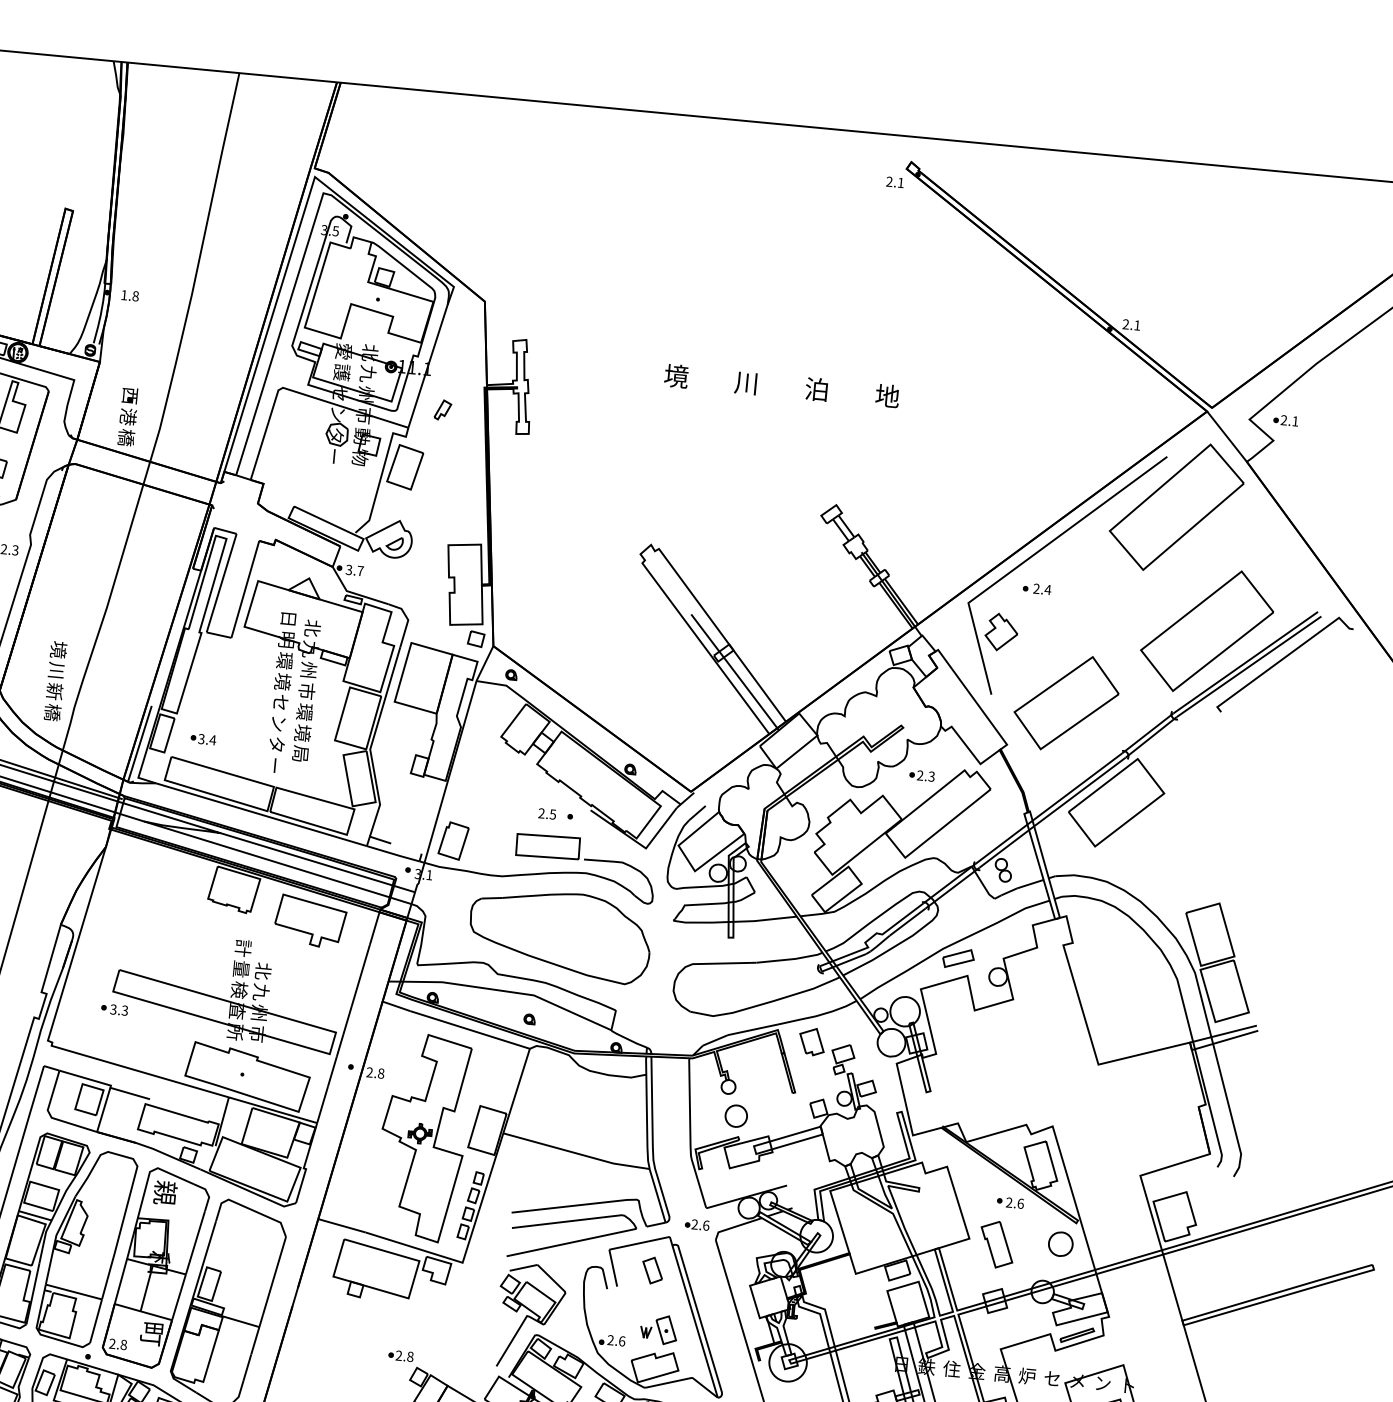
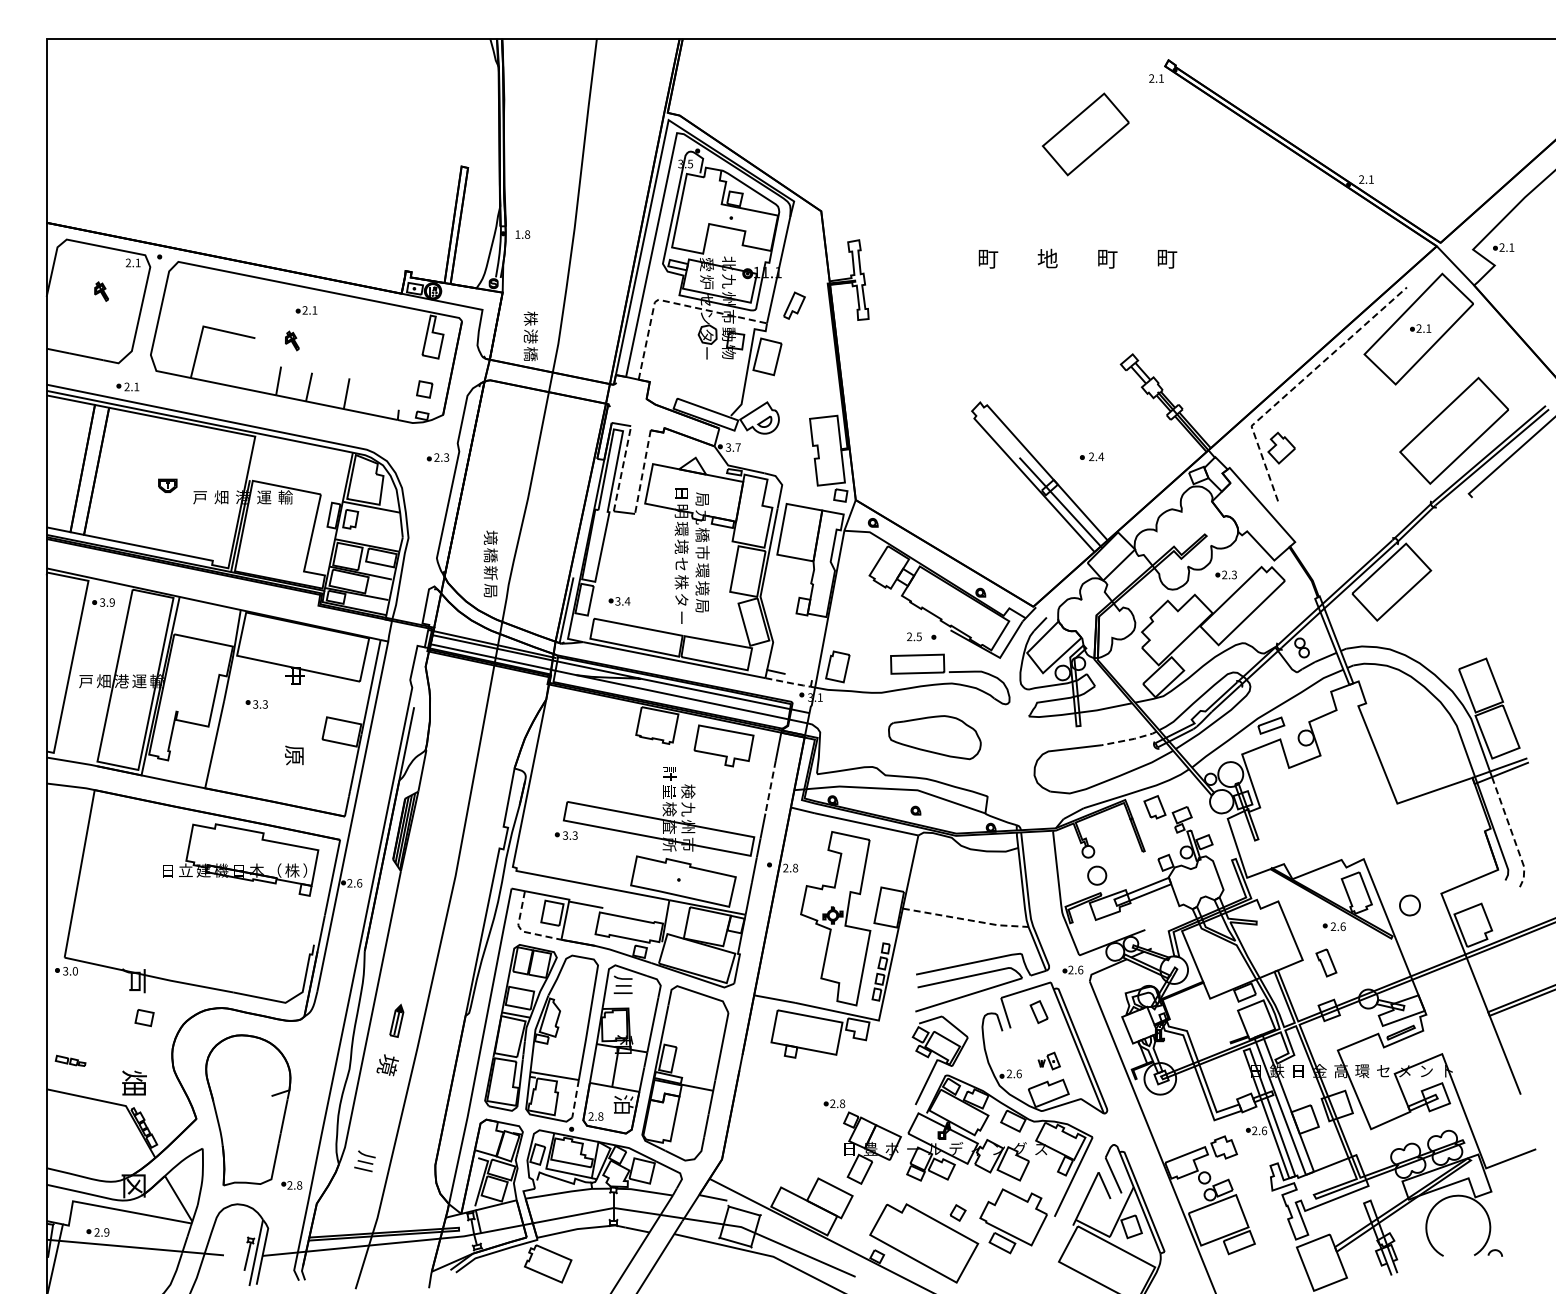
text: (342, 372) -> (707, 282), 護 -> 炉
text: (676, 375) -> (988, 258), 境 -> 町
text: (746, 382) -> (1047, 258), 川 -> 地
text: (817, 389) -> (1107, 258), 泊 -> 町
line: (298, 392) -> (671, 302), solid -> dashed
text: (129, 395) -> (530, 318), 西 -> 株
text: (888, 395) -> (1167, 258), 地 -> 町
part: (442, 409) -> (794, 305), size x1.6
part: (1178, 506) -> (1420, 328), added
line: (1029, 558) -> (1299, 383), solid -> dashed
line: (221, 582) -> (622, 468), solid -> dashed
part: (1037, 588) -> (1092, 456), moved
line: (244, 589) -> (642, 472), solid -> dashed
text: (312, 628) -> (702, 499), 北 -> 局
text: (56, 670) -> (490, 555), 川 -> 橋
text: (308, 670) -> (702, 535), 州 -> 橋
part: (1066, 703) -> (1085, 134), moved
text: (52, 712) -> (490, 590), 橋 -> 局
text: (278, 723) -> (681, 582), ン -> 株
line: (394, 853) -> (789, 682), solid -> dashed
part: (559, 935) -> (934, 737), size x0.6
line: (790, 959) -> (1130, 739), solid -> dashed
text: (263, 971) -> (688, 791), 北 -> 検
line: (360, 975) -> (770, 787), solid -> dashed
line: (1230, 1112) -> (1512, 833), solid -> dashed
line: (51, 1116) -> (521, 930), solid -> dashed
line: (577, 1153) -> (966, 919), solid -> dashed
text: (165, 1192) -> (623, 985), 親 -> 川
part: (997, 1244) -> (1326, 962), size x0.7
part: (1060, 1244) -> (1409, 905), moved
line: (95, 1322) -> (575, 1099), solid -> dashed
part: (659, 1328) -> (1049, 1060), size x0.7
text: (151, 1334) -> (623, 1105), 町 -> 泊
text: (951, 1369) -> (1298, 1071), 住 -> 日
text: (1027, 1376) -> (1362, 1071), 炉 -> 環

